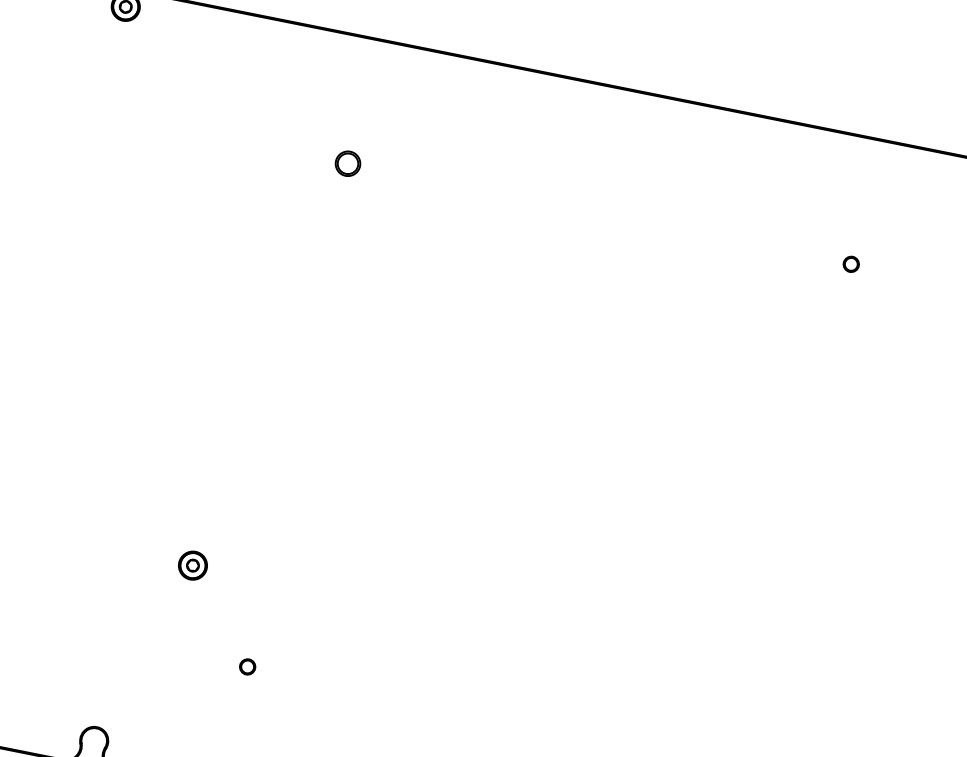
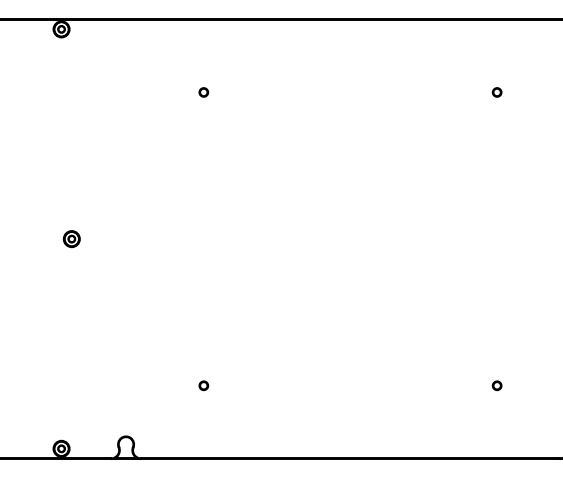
part: (347, 163) -> (203, 92), size x0.62
part: (192, 566) -> (71, 239), moved

